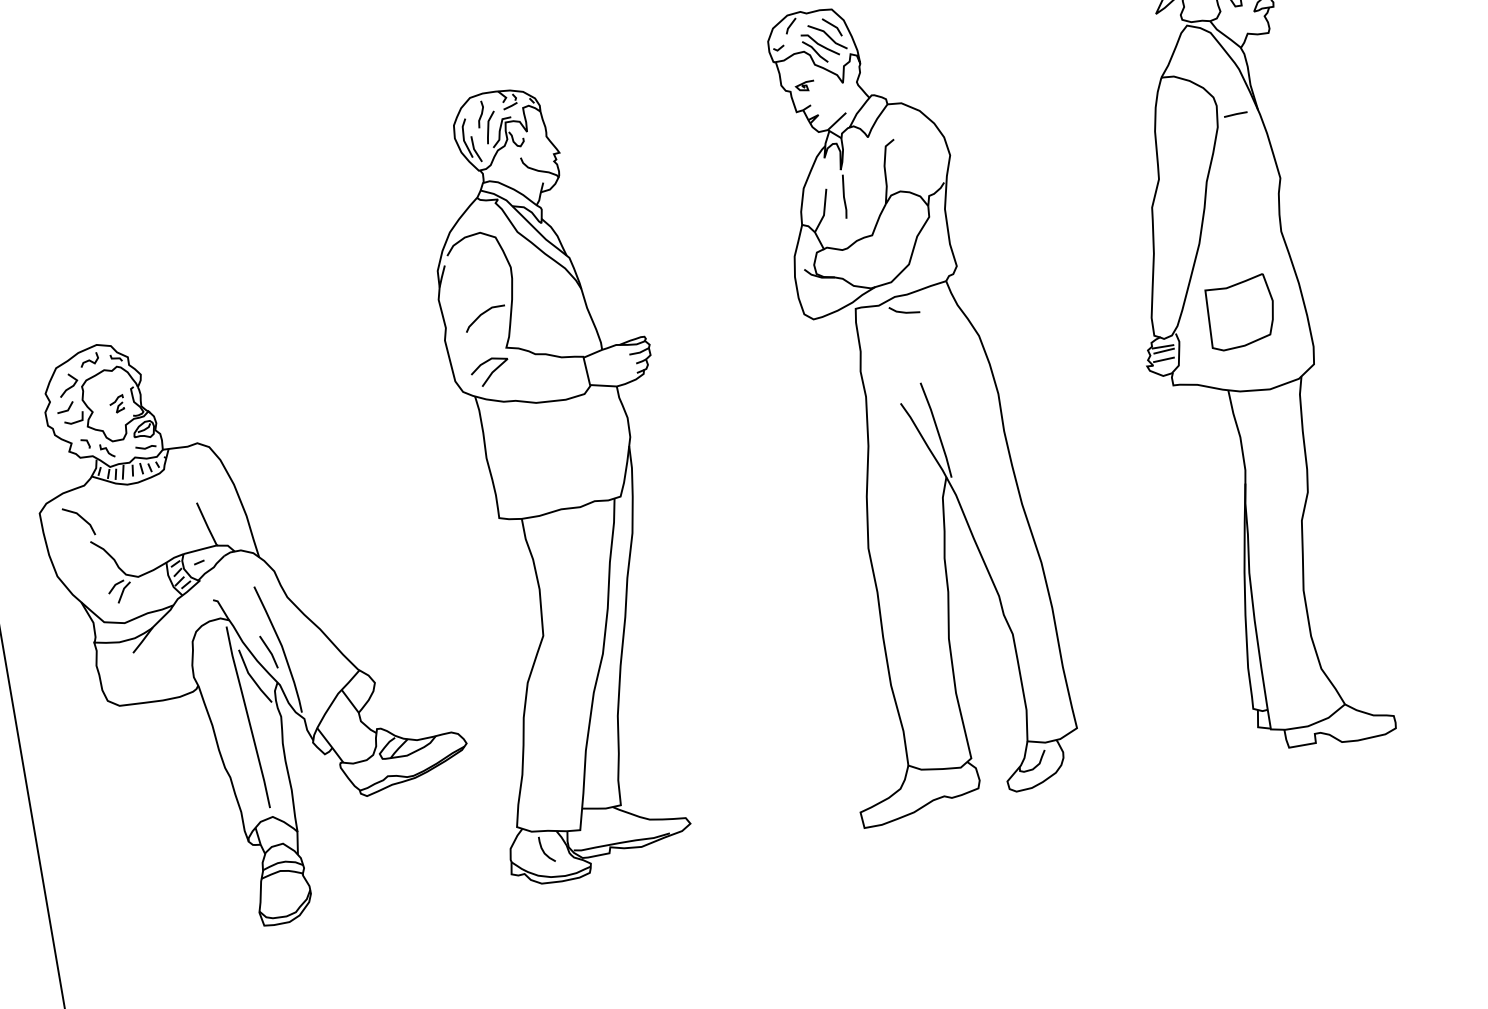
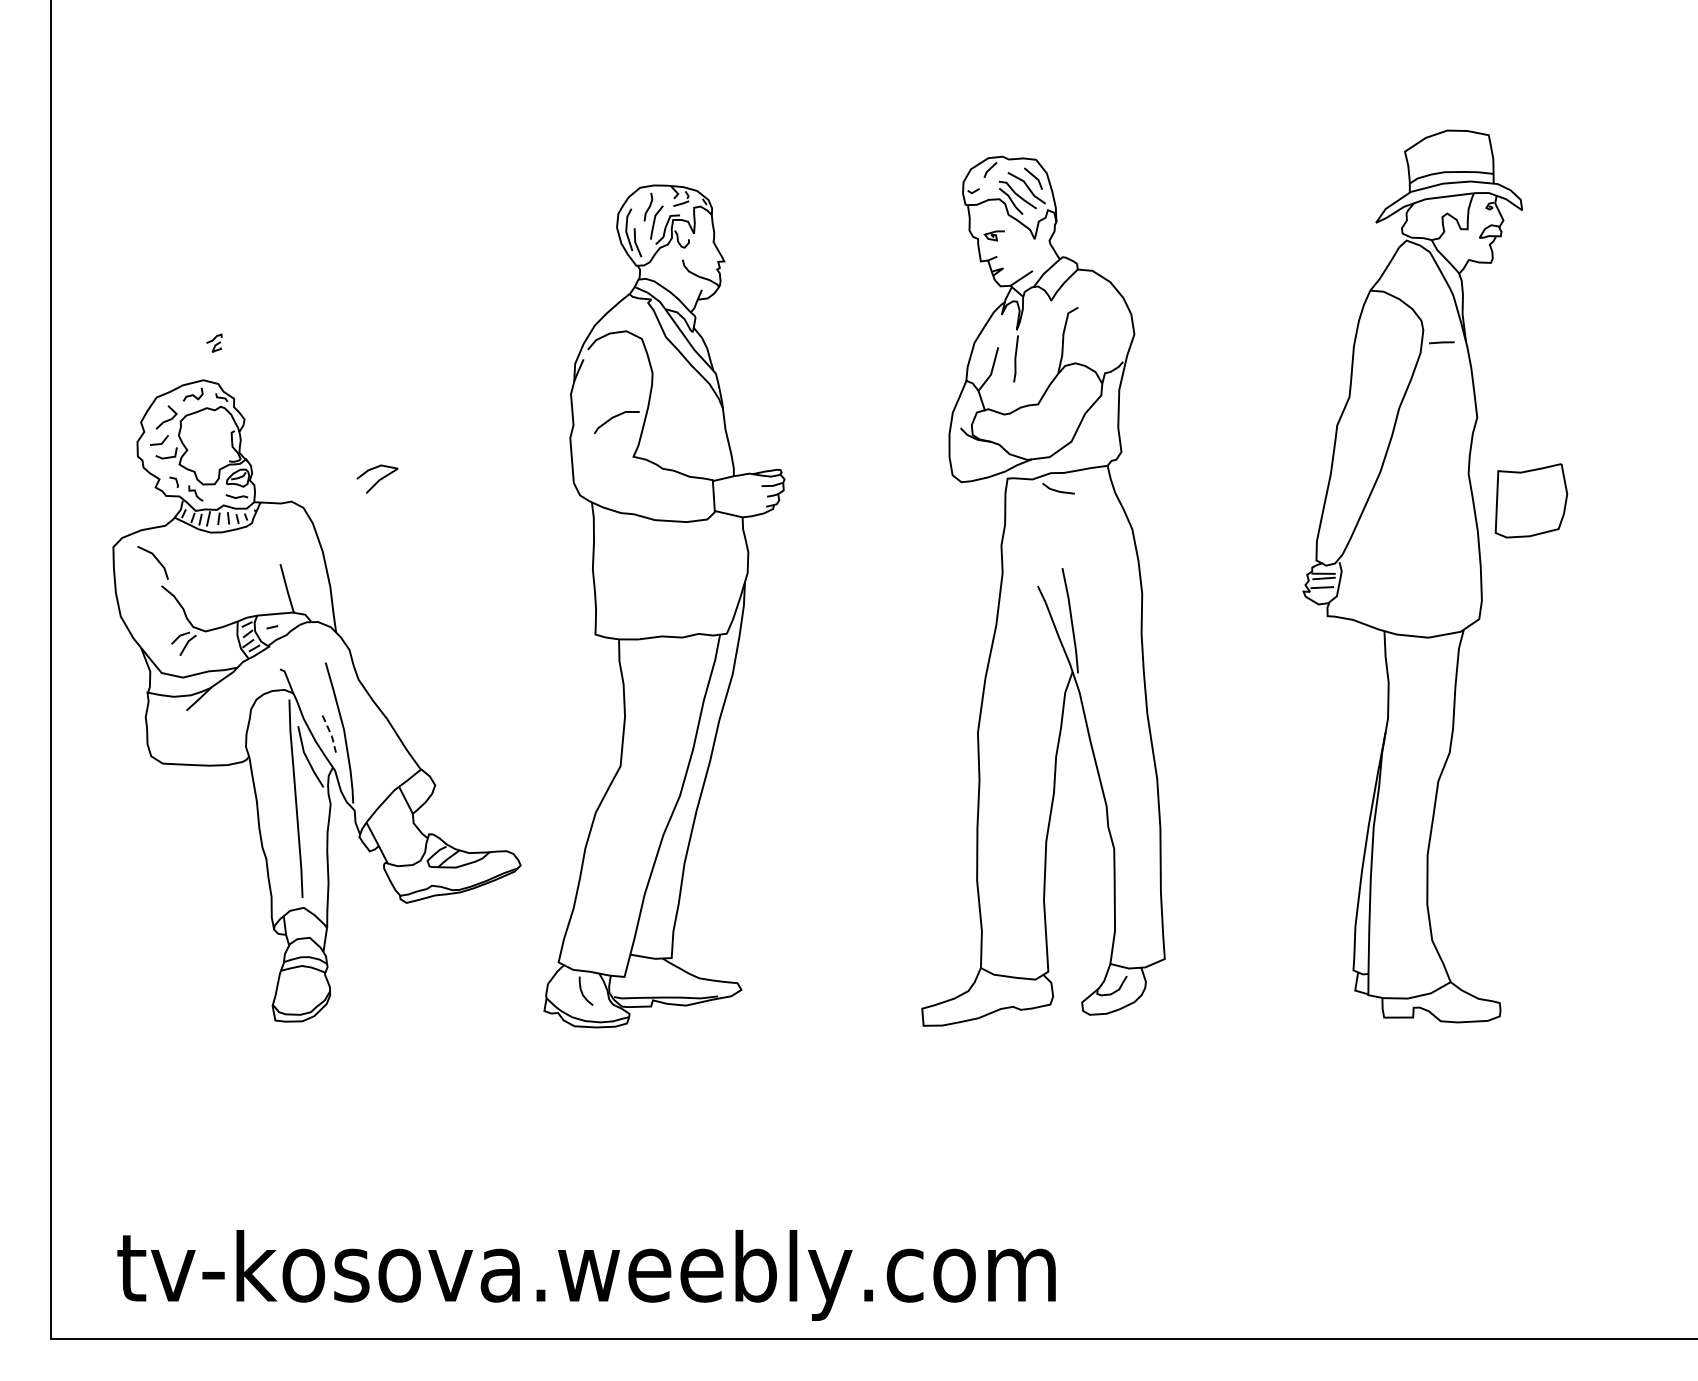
part: (1240, 312) -> (1531, 500), moved
curve: (491, 371) -> (378, 479), moved
part: (117, 403) -> (214, 342), moved
line: (270, 652) -> (330, 734), solid -> dashed

